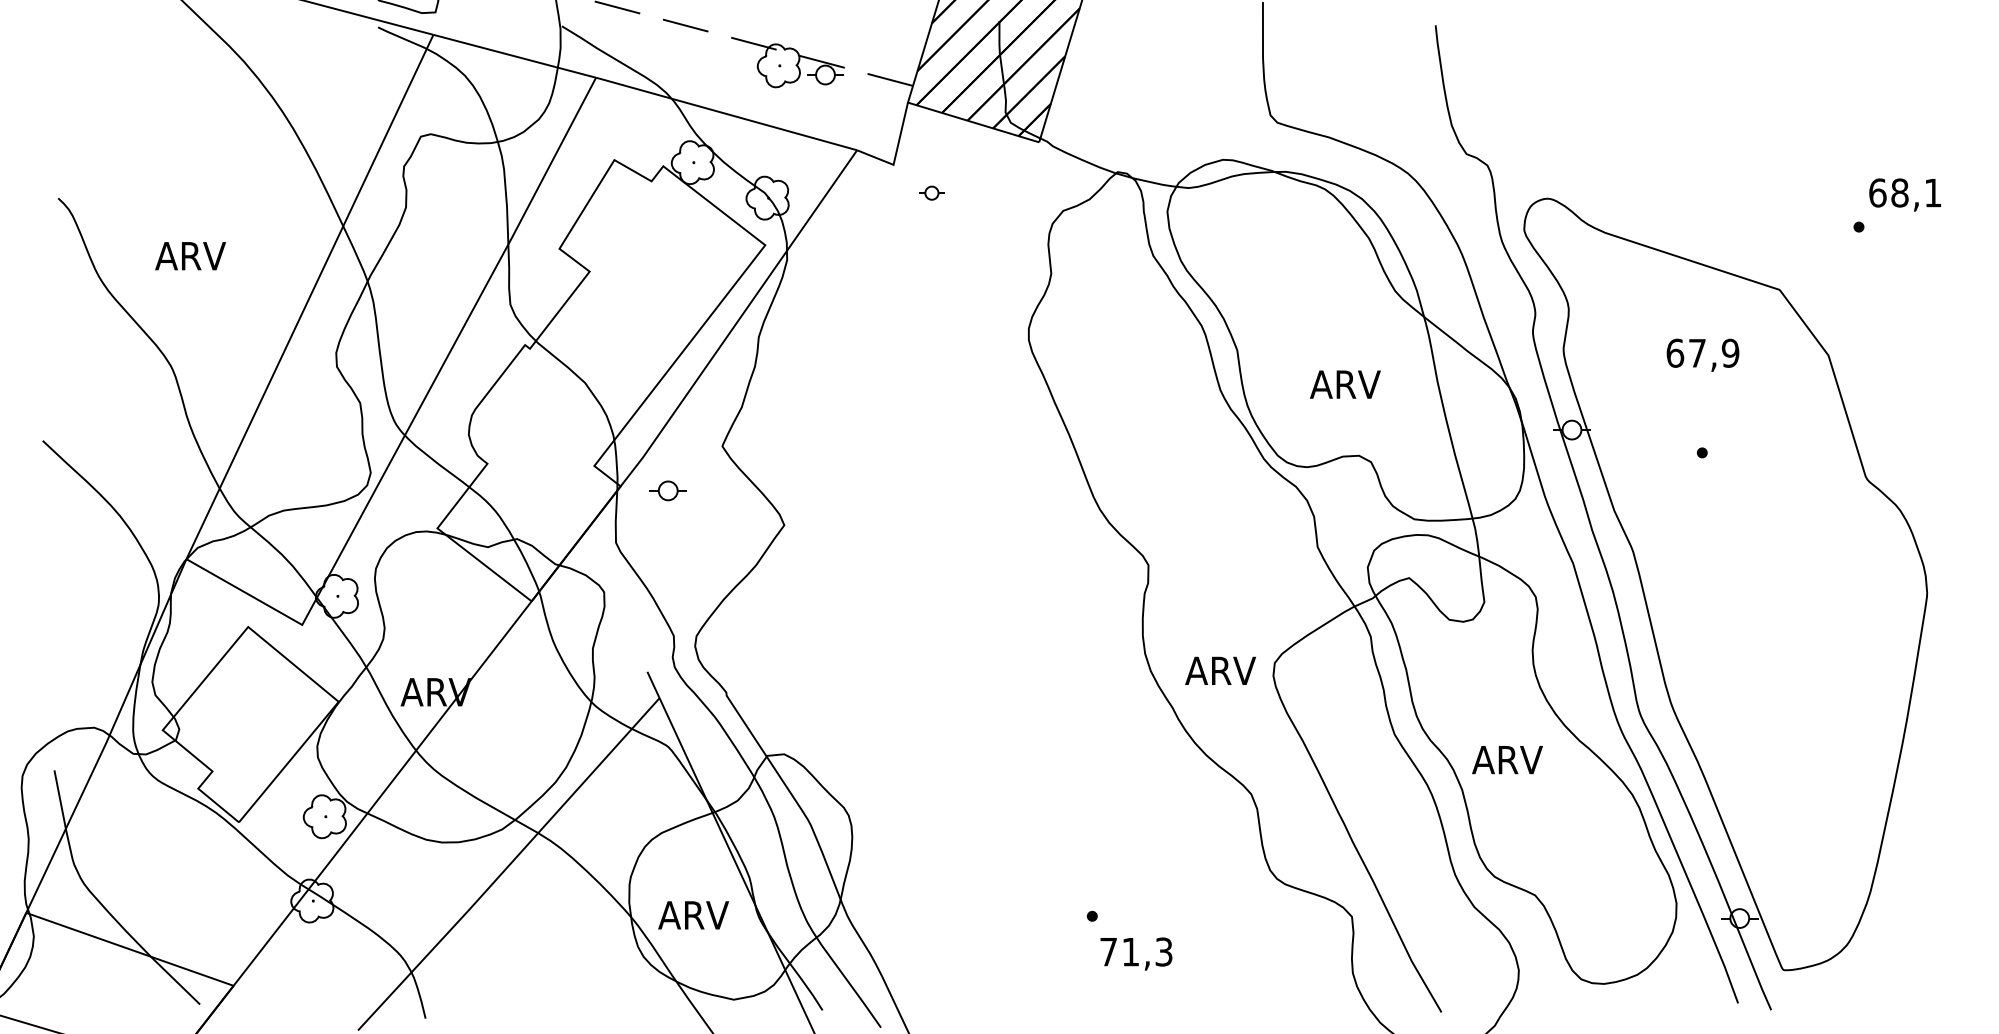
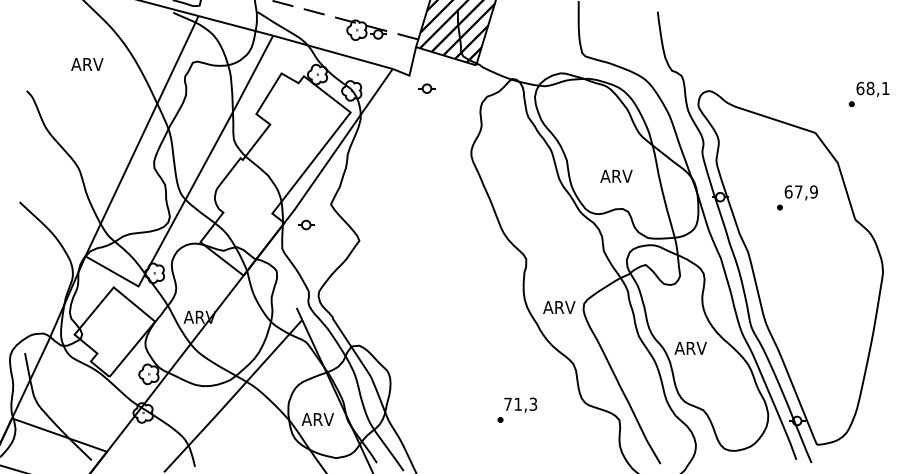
part: (930, 192) -> (426, 88), size x1.43
text: (190, 256) -> (87, 64), moved
text: (1701, 354) -> (800, 192), moved
text: (1135, 952) -> (520, 404), moved

